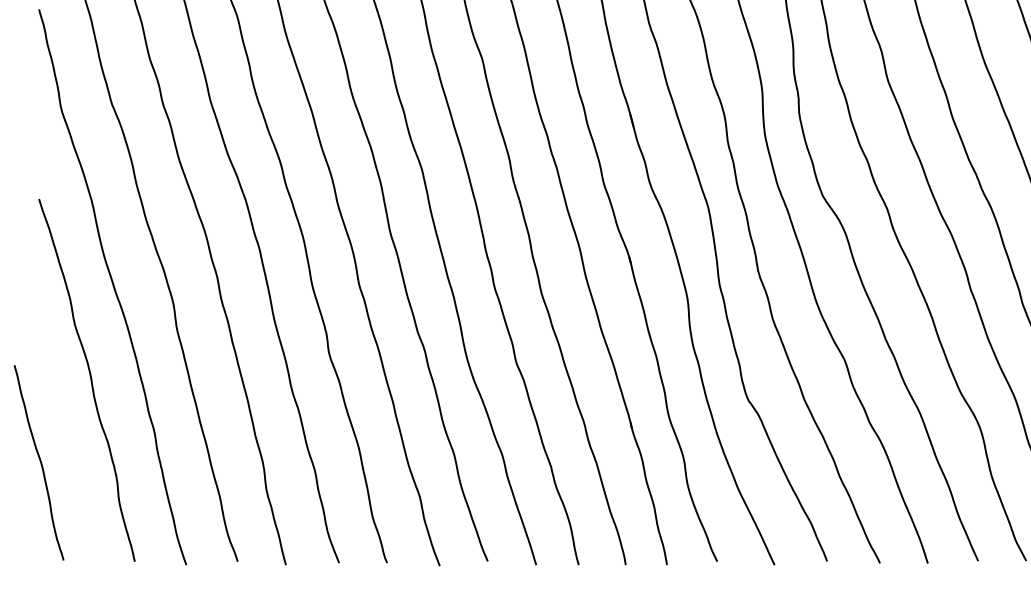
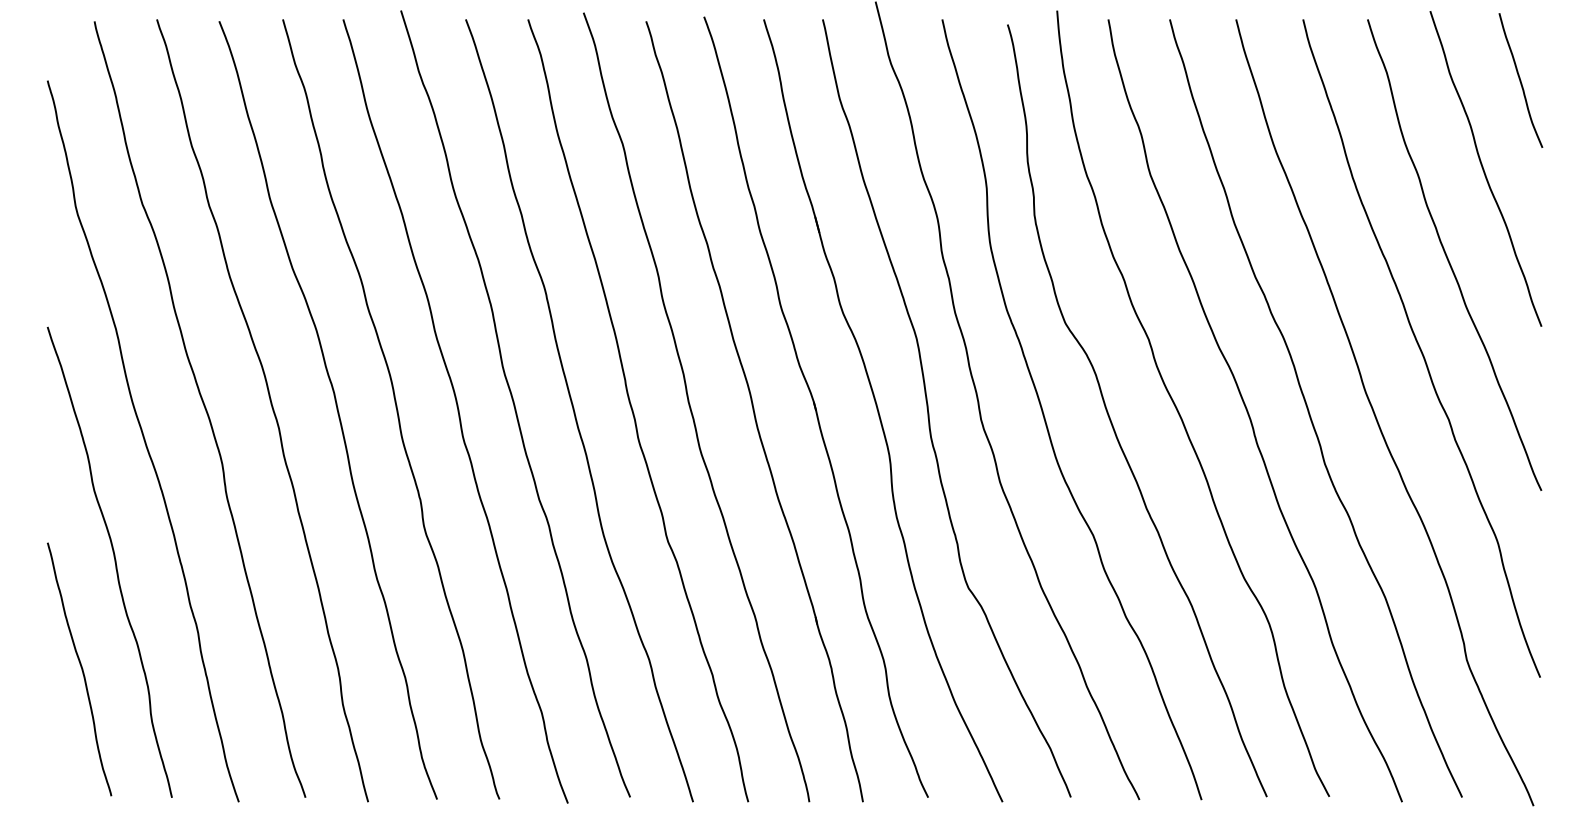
curve: (40, 462) -> (81, 669), moved

